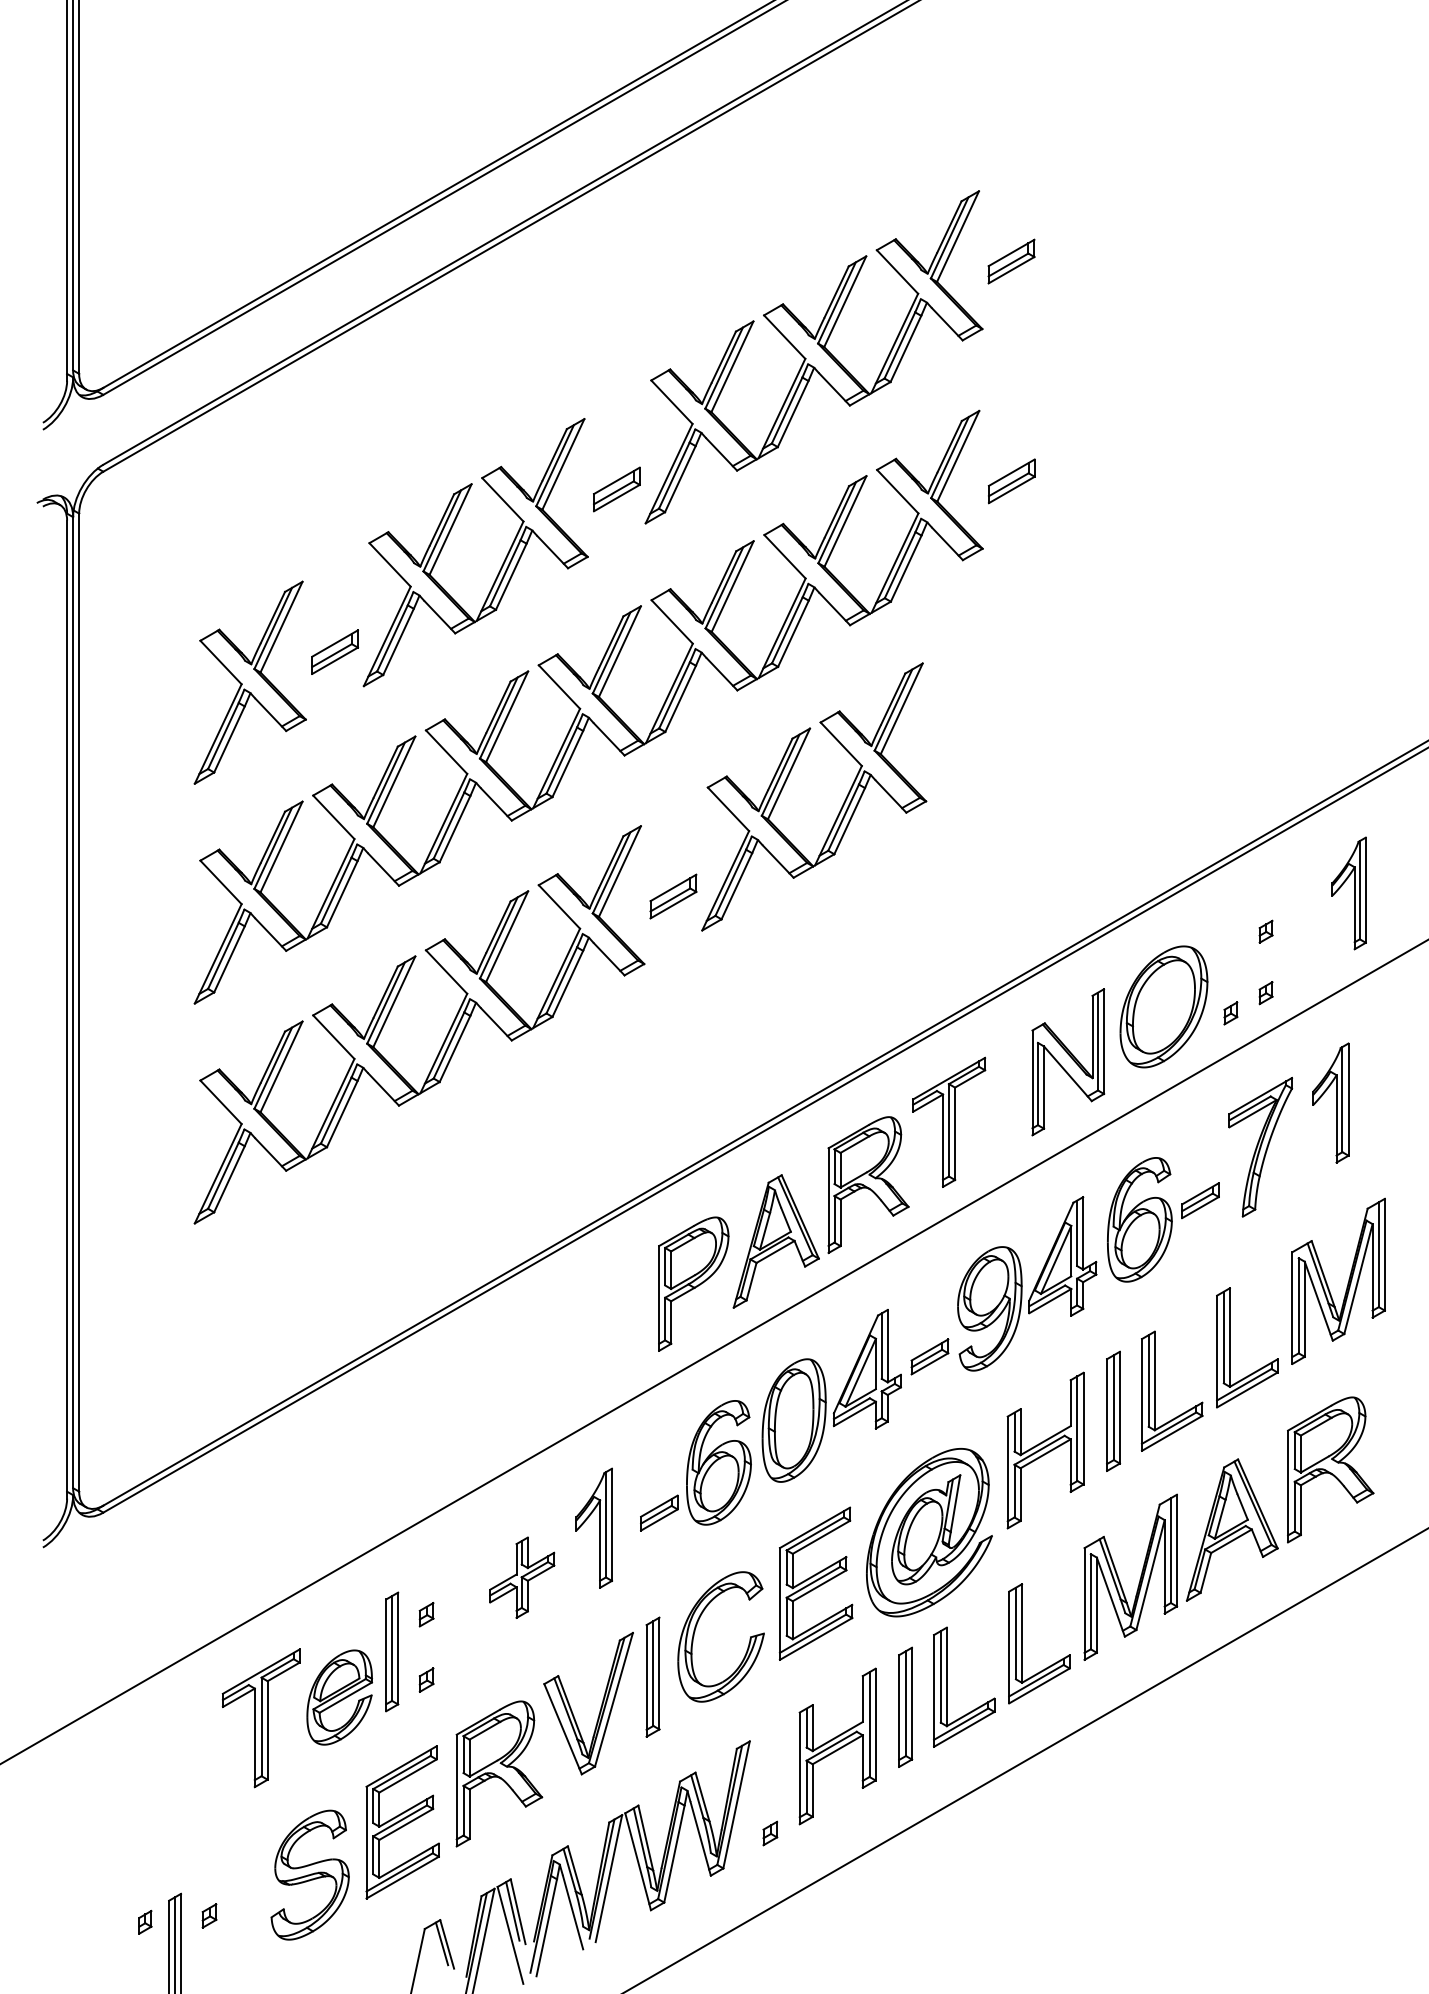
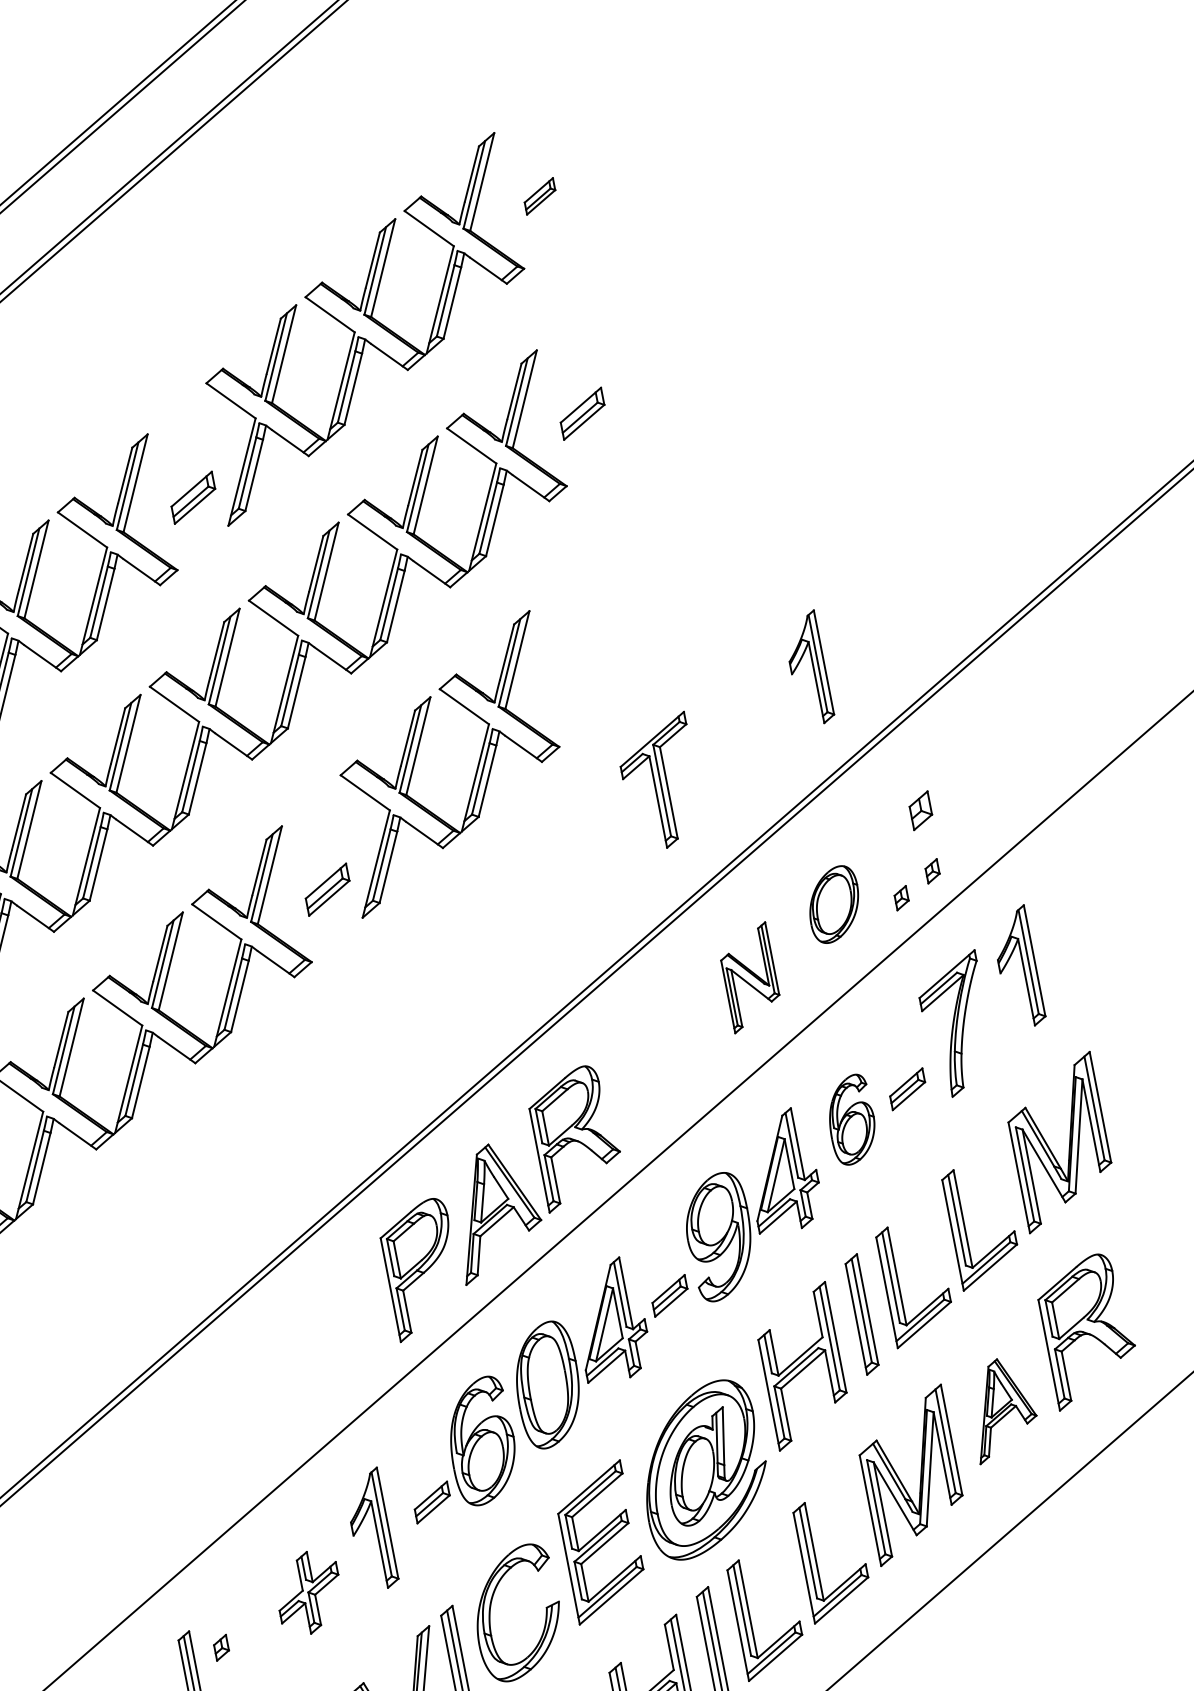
part: (1011, 261) -> (539, 196), size x0.7
part: (1348, 893) -> (807, 669), moved
part: (1265, 931) -> (920, 810), size x1.6
part: (1163, 1006) -> (833, 904), size x0.6
part: (1068, 1062) -> (750, 977), size x0.7
part: (949, 1121) -> (660, 781), moved
part: (1139, 1219) -> (850, 1119), size x0.7
part: (1232, 1529) -> (1002, 1408), size x0.7

